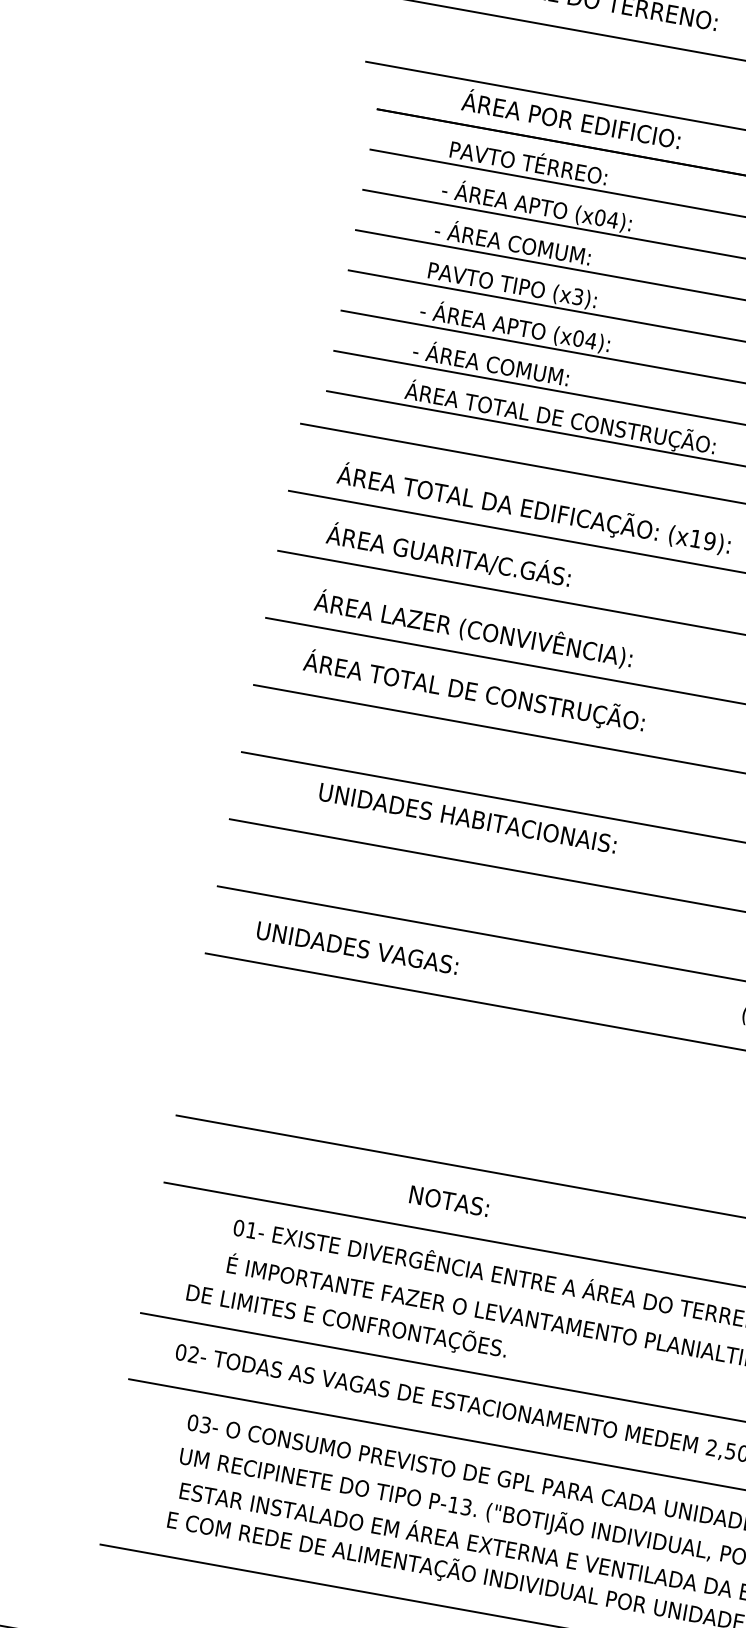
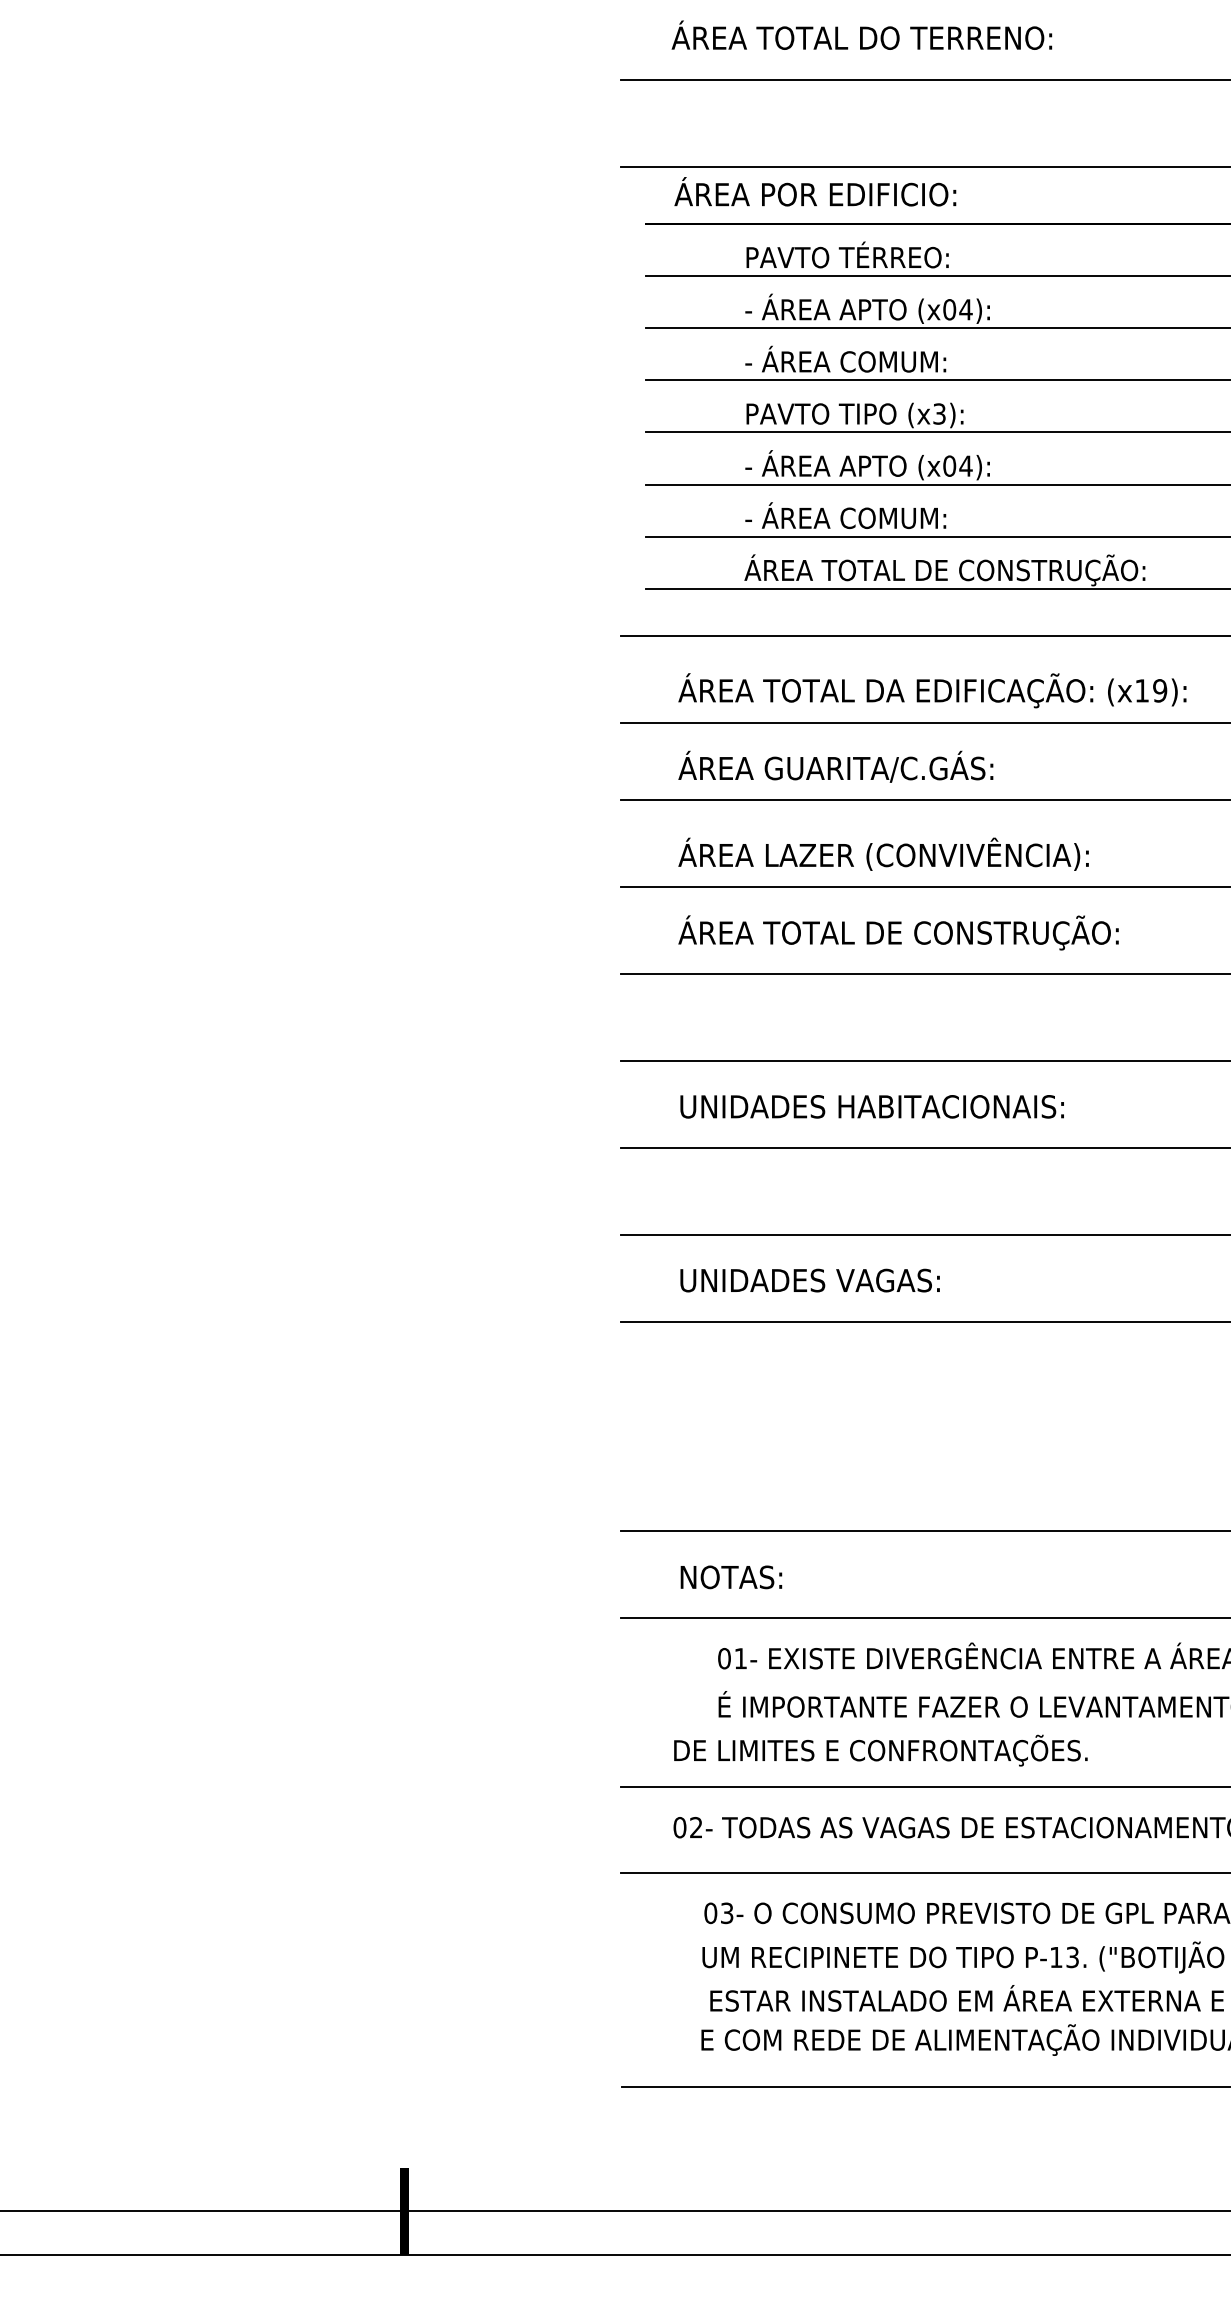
text: (571, 118) -> (815, 191), moved
text: (467, 817) -> (871, 1106), moved
text: (449, 1201) -> (731, 1577), moved

